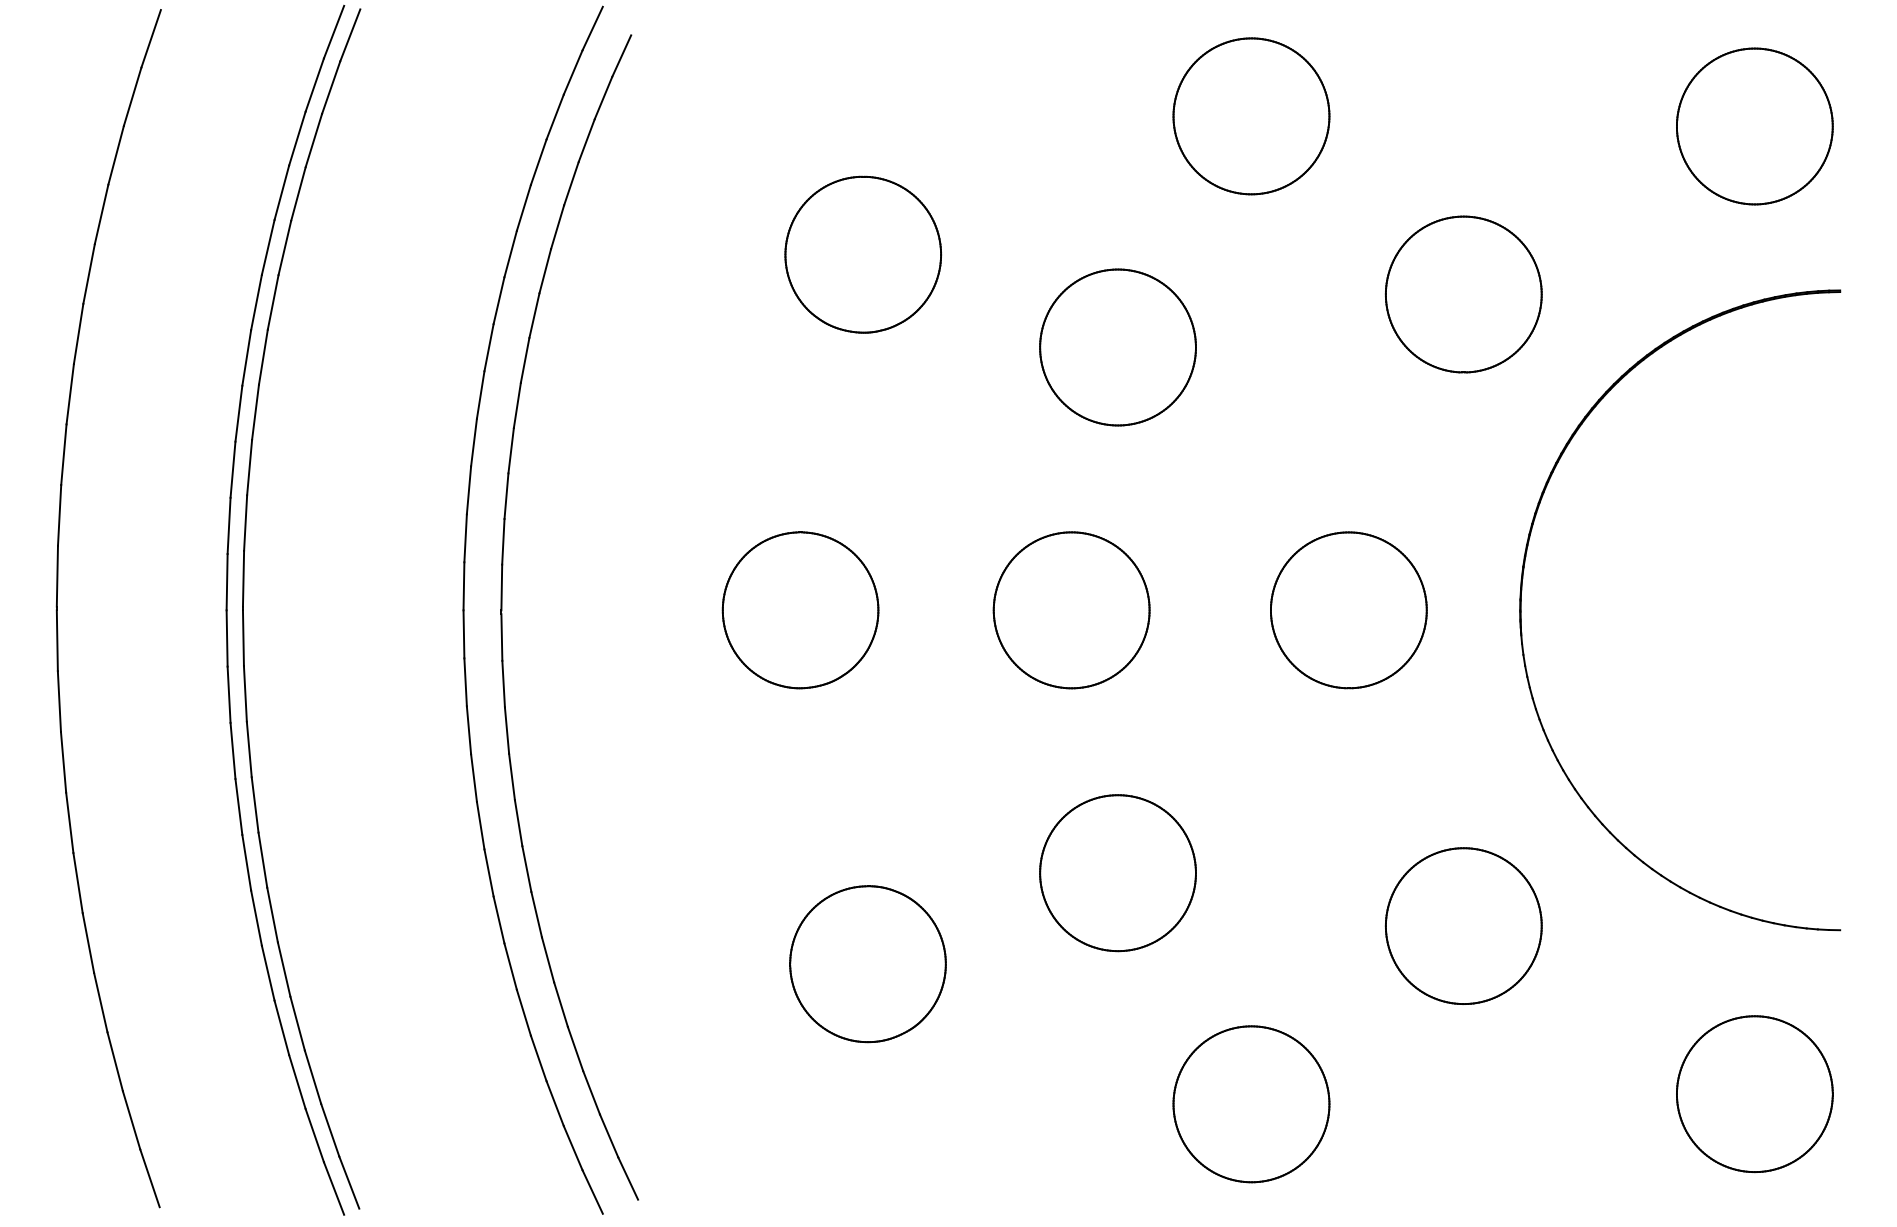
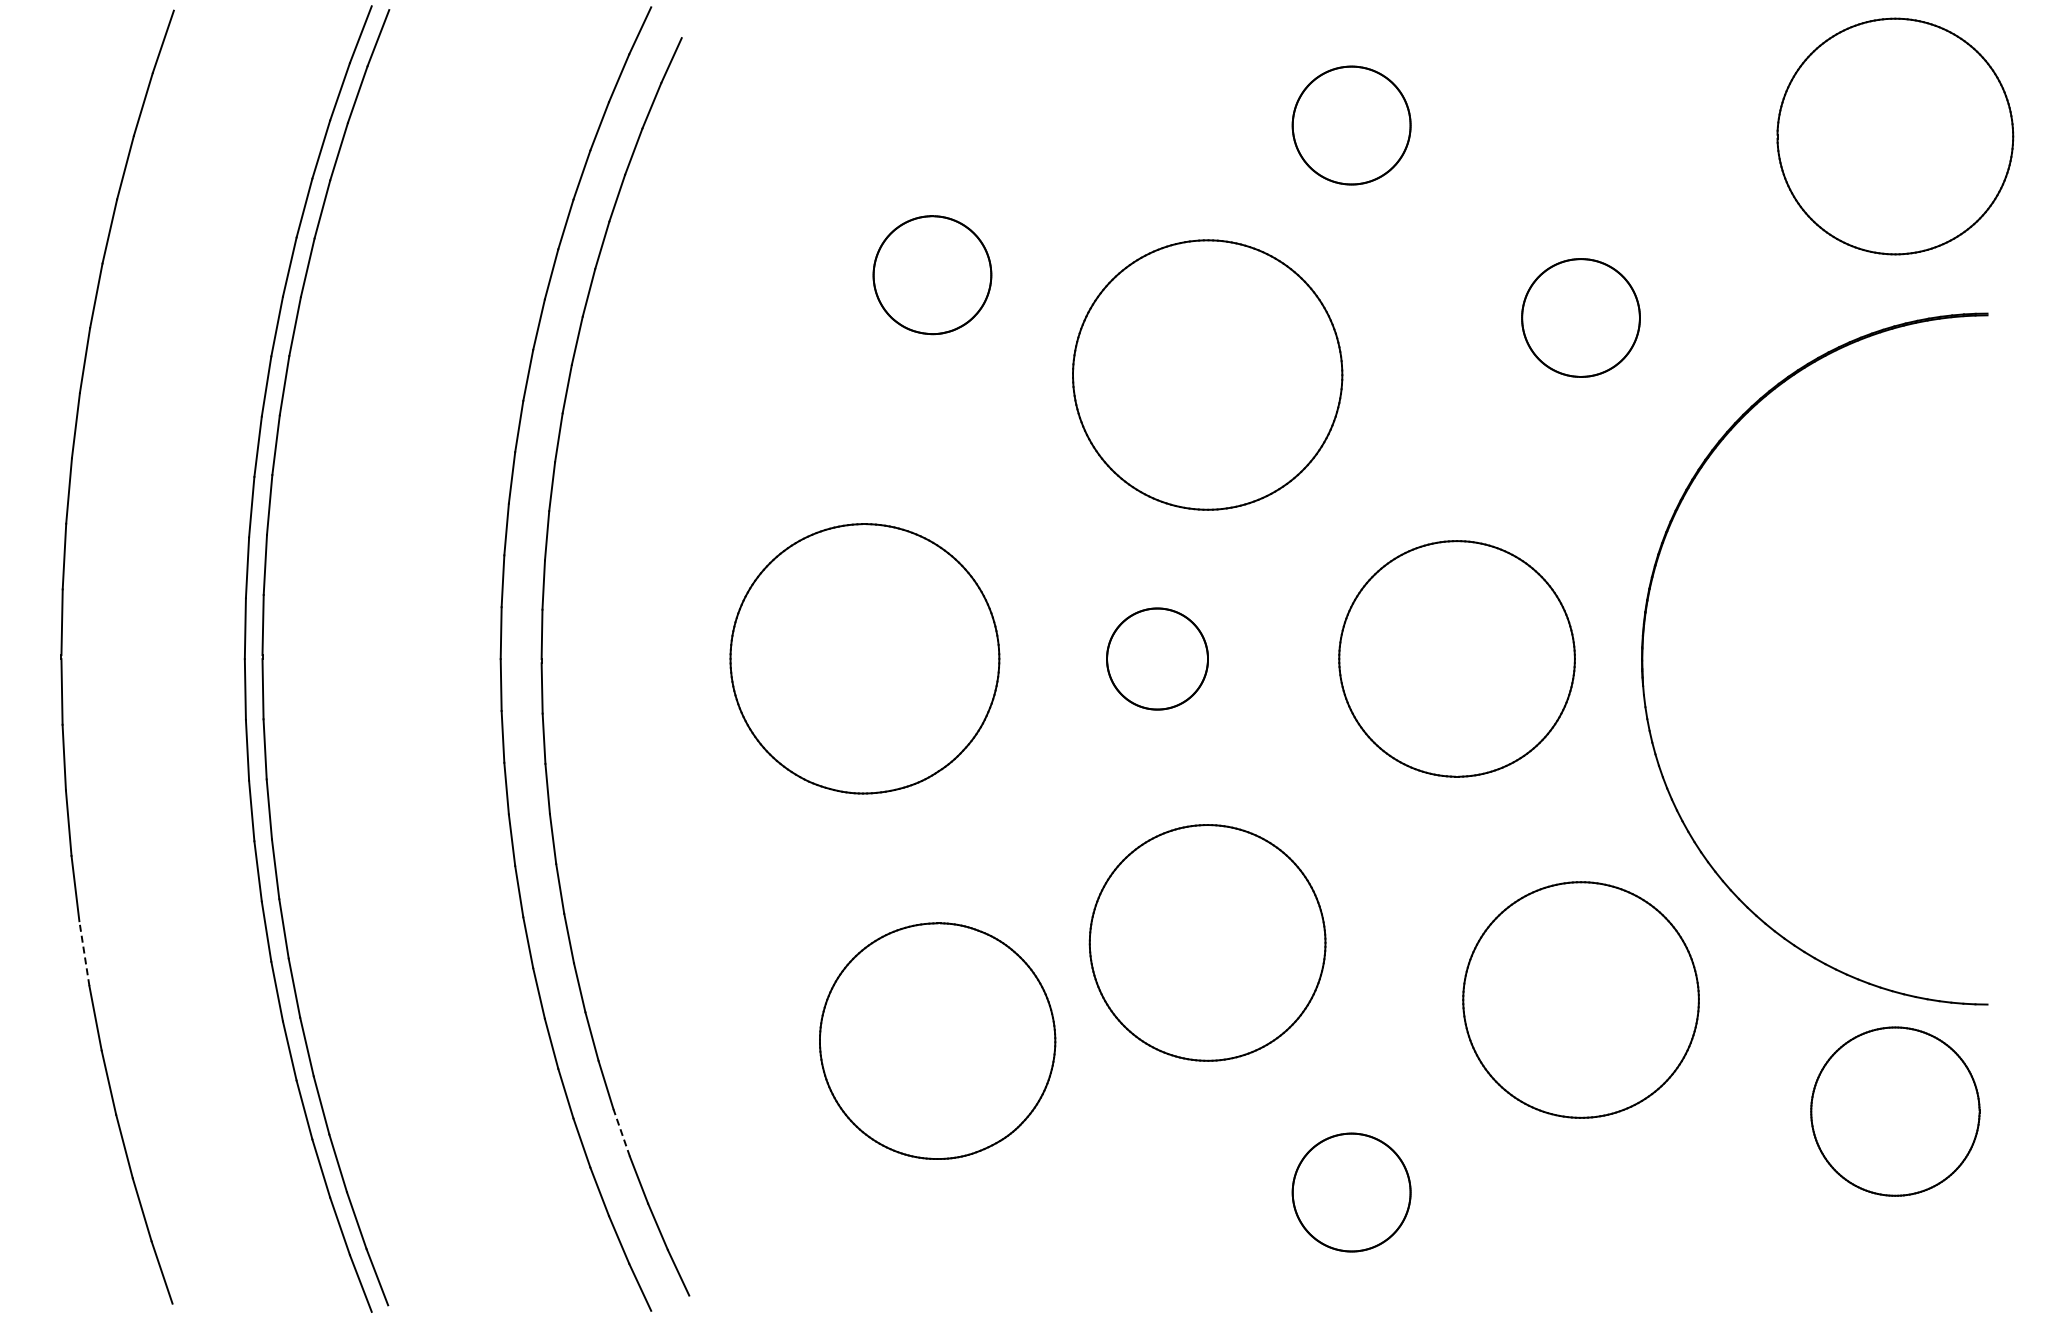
part: (1251, 116) -> (1351, 125), size x0.7
part: (1754, 126) -> (1895, 136), size x1.4
part: (863, 255) -> (932, 275), size x0.7
part: (1463, 294) -> (1580, 317), size x0.7
part: (1117, 347) -> (1207, 375), size x1.6
part: (1071, 609) -> (1157, 658), size x0.6
part: (800, 610) -> (864, 659), size x1.6
part: (1348, 610) -> (1456, 659), size x1.4
part: (1117, 872) -> (1207, 942), size x1.4
line: (78, 882) -> (84, 953), solid -> dashed
part: (1463, 926) -> (1580, 1000), size x1.4
part: (867, 964) -> (937, 1041), size x1.4
line: (575, 1048) -> (621, 1132), solid -> dashed
part: (1754, 1094) -> (1895, 1111), moved
part: (1251, 1104) -> (1351, 1192), size x0.7

